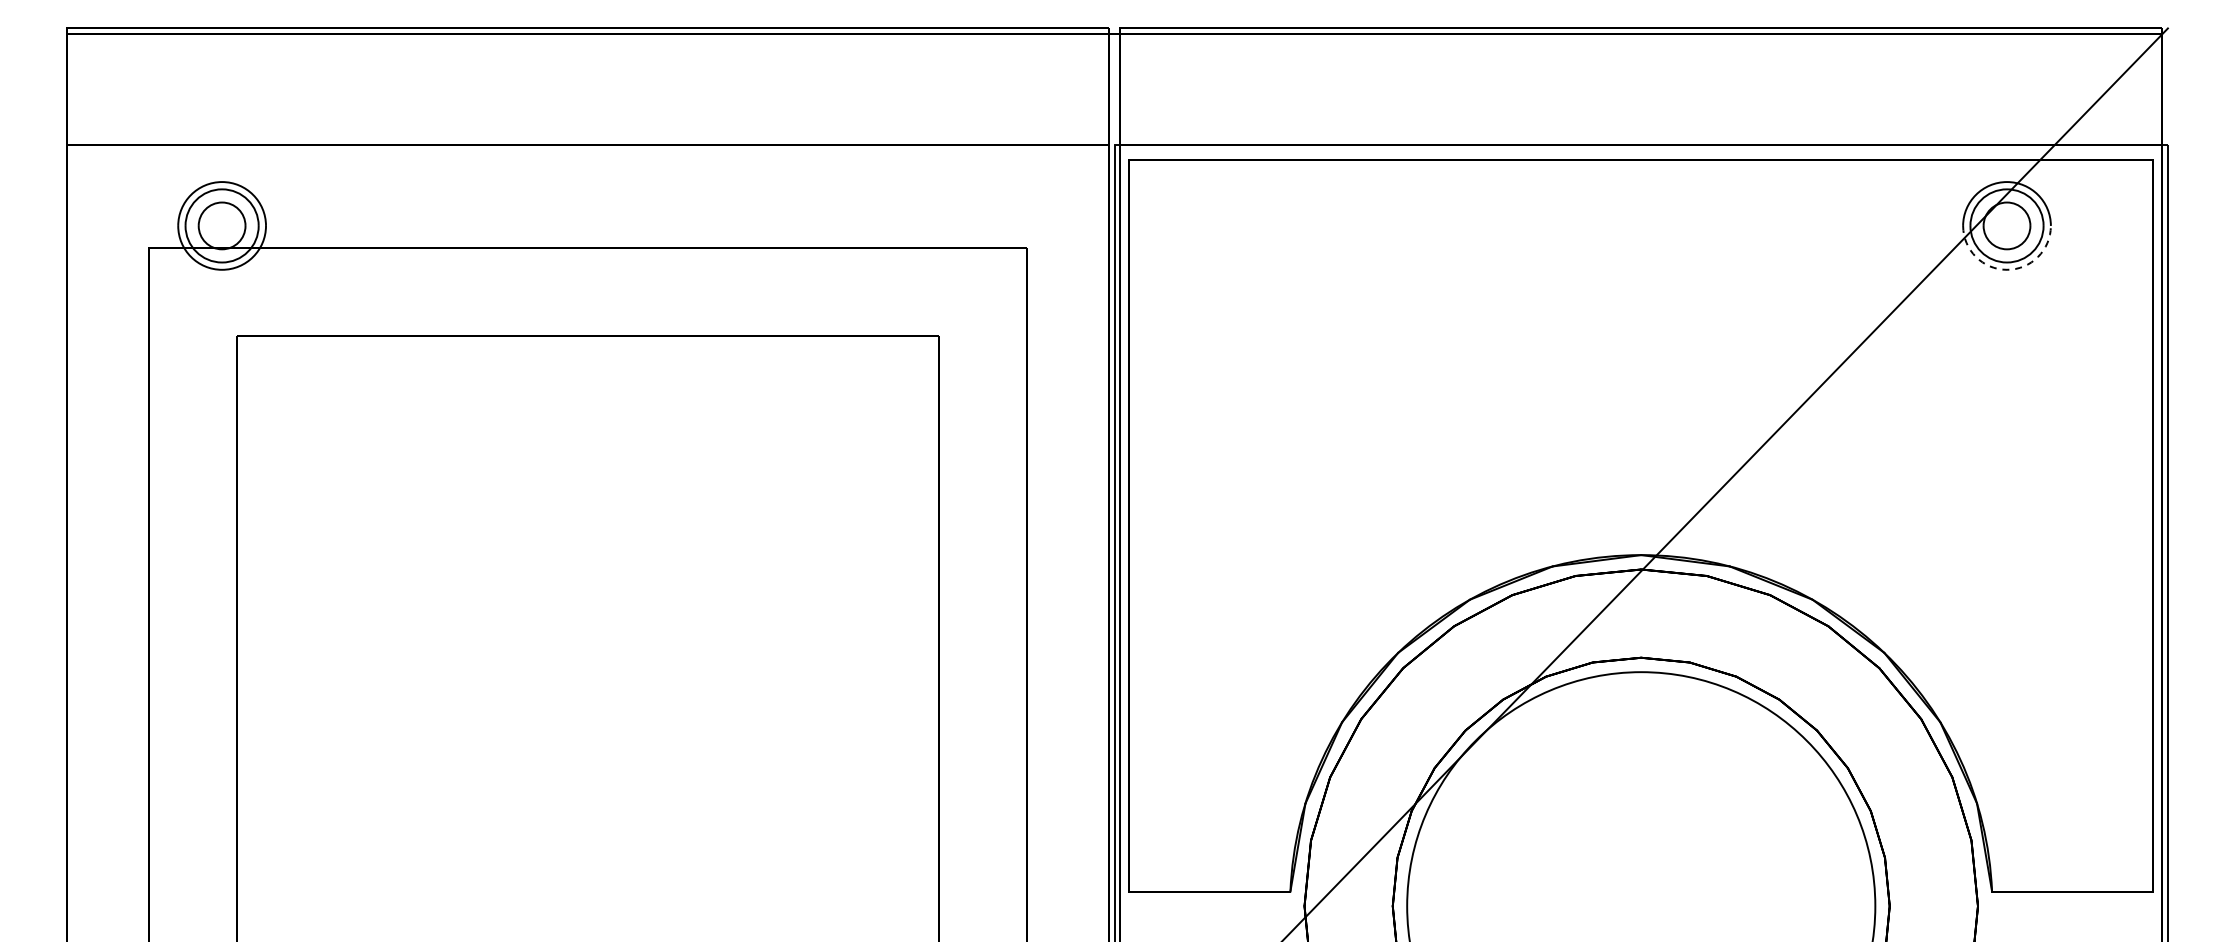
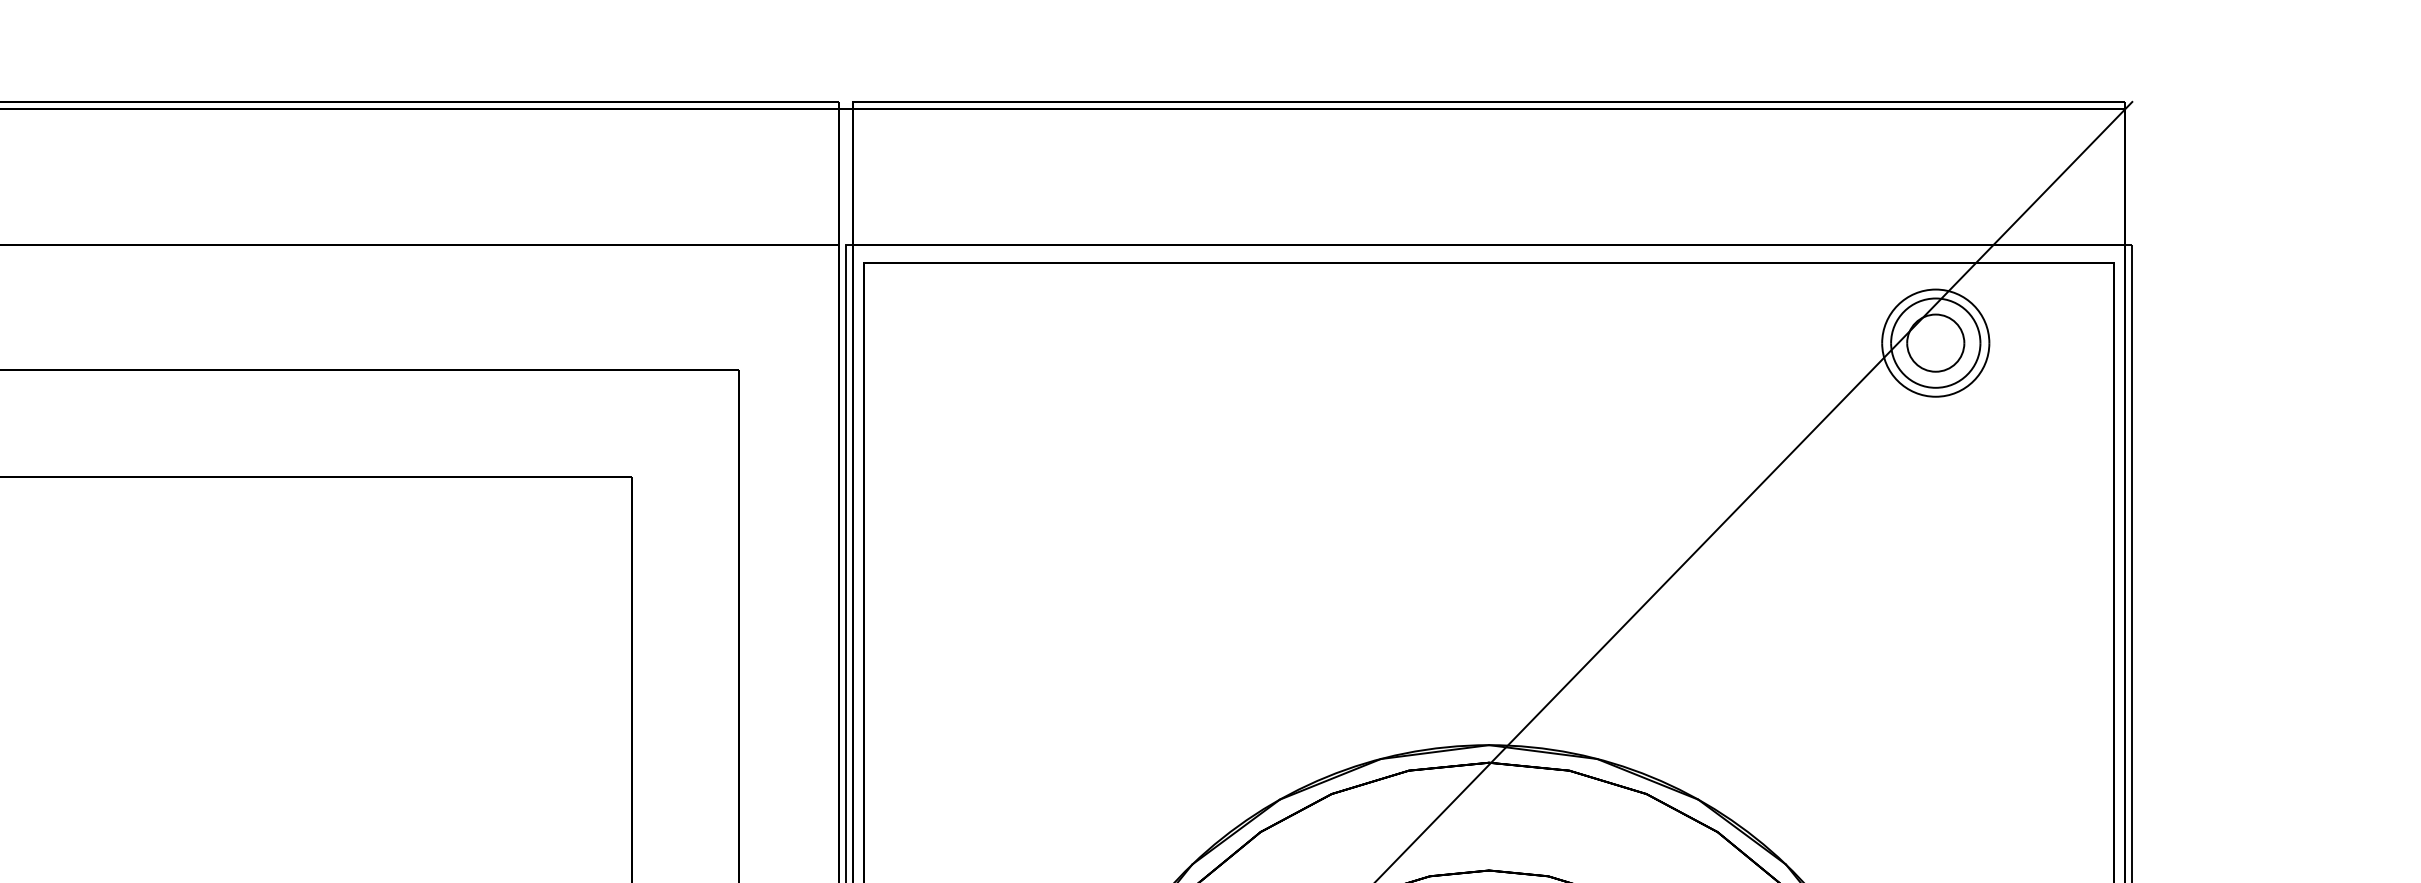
arc: (2007, 269) -> (1936, 396), dashed -> solid

